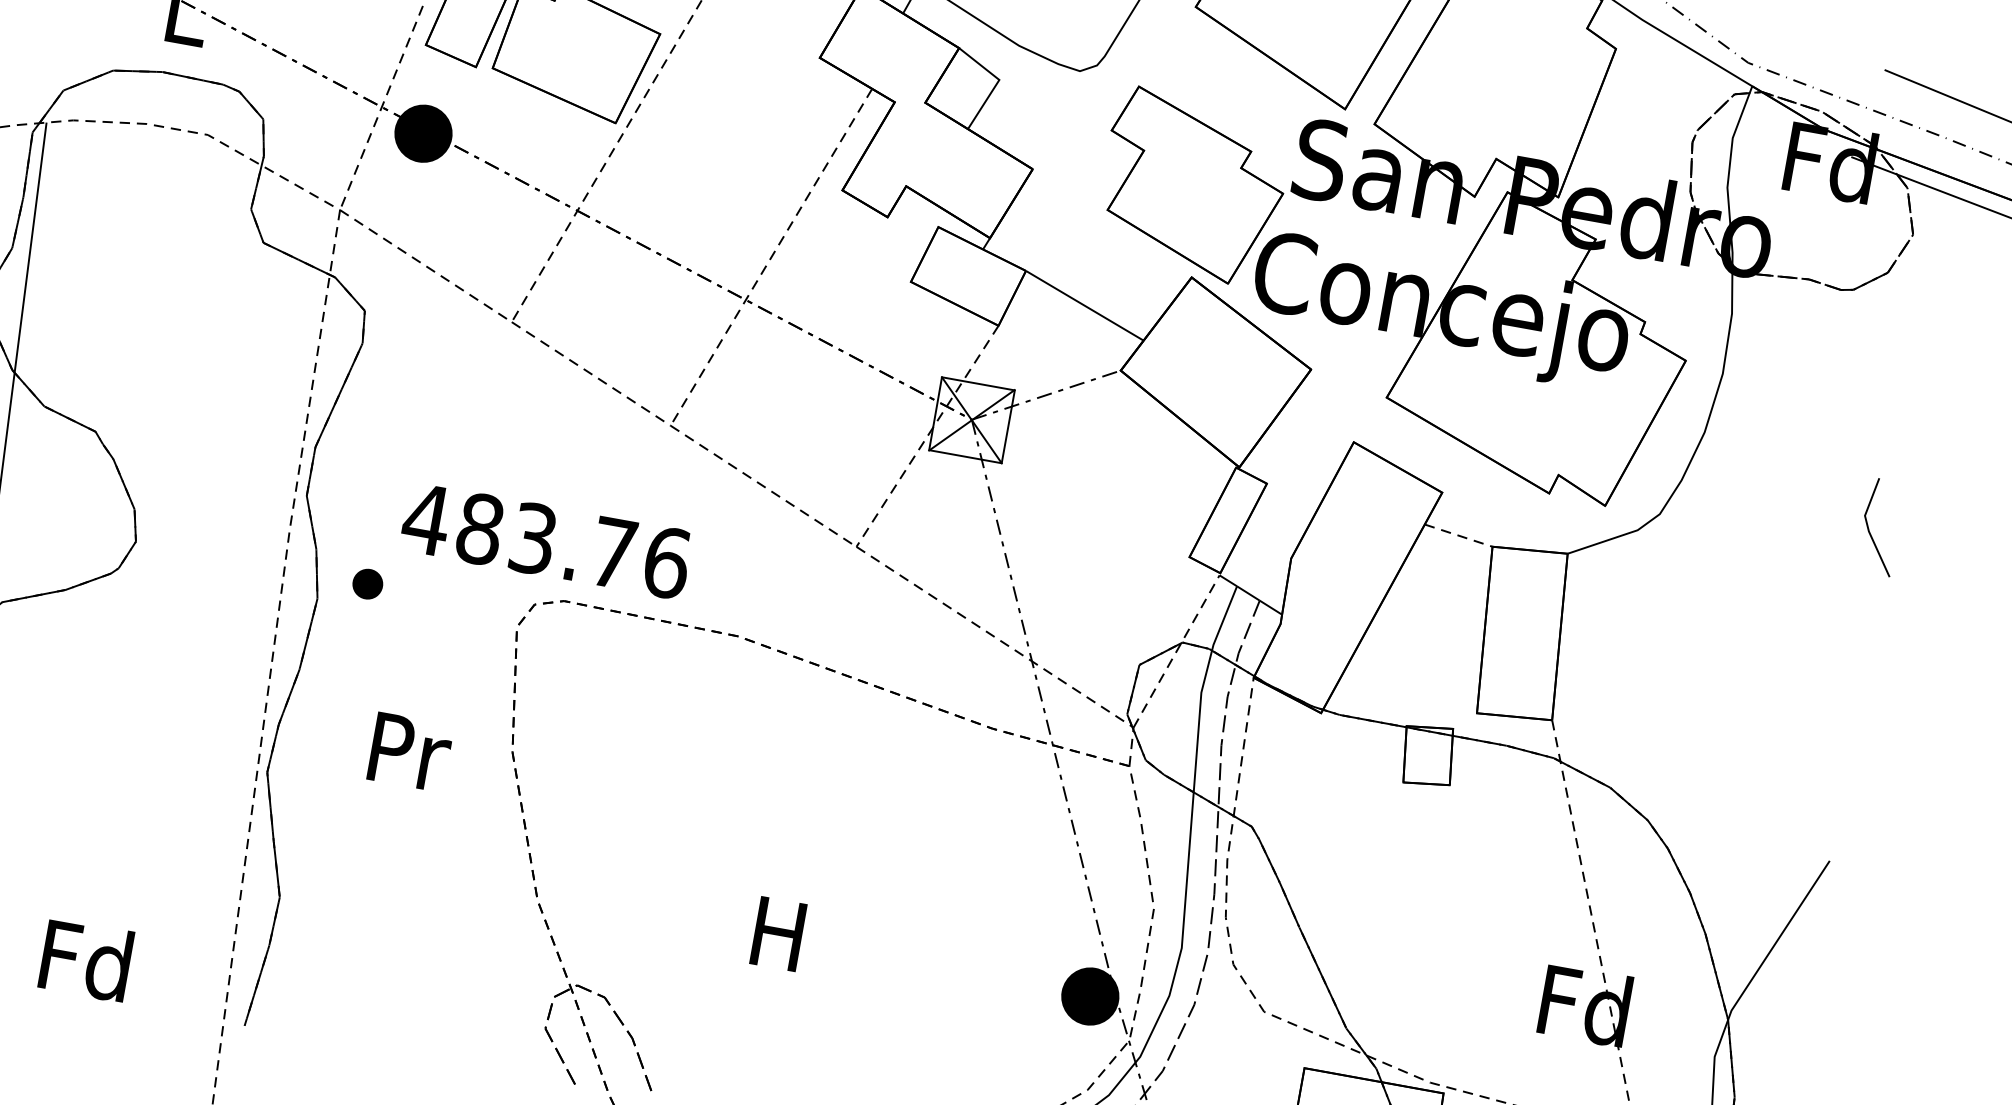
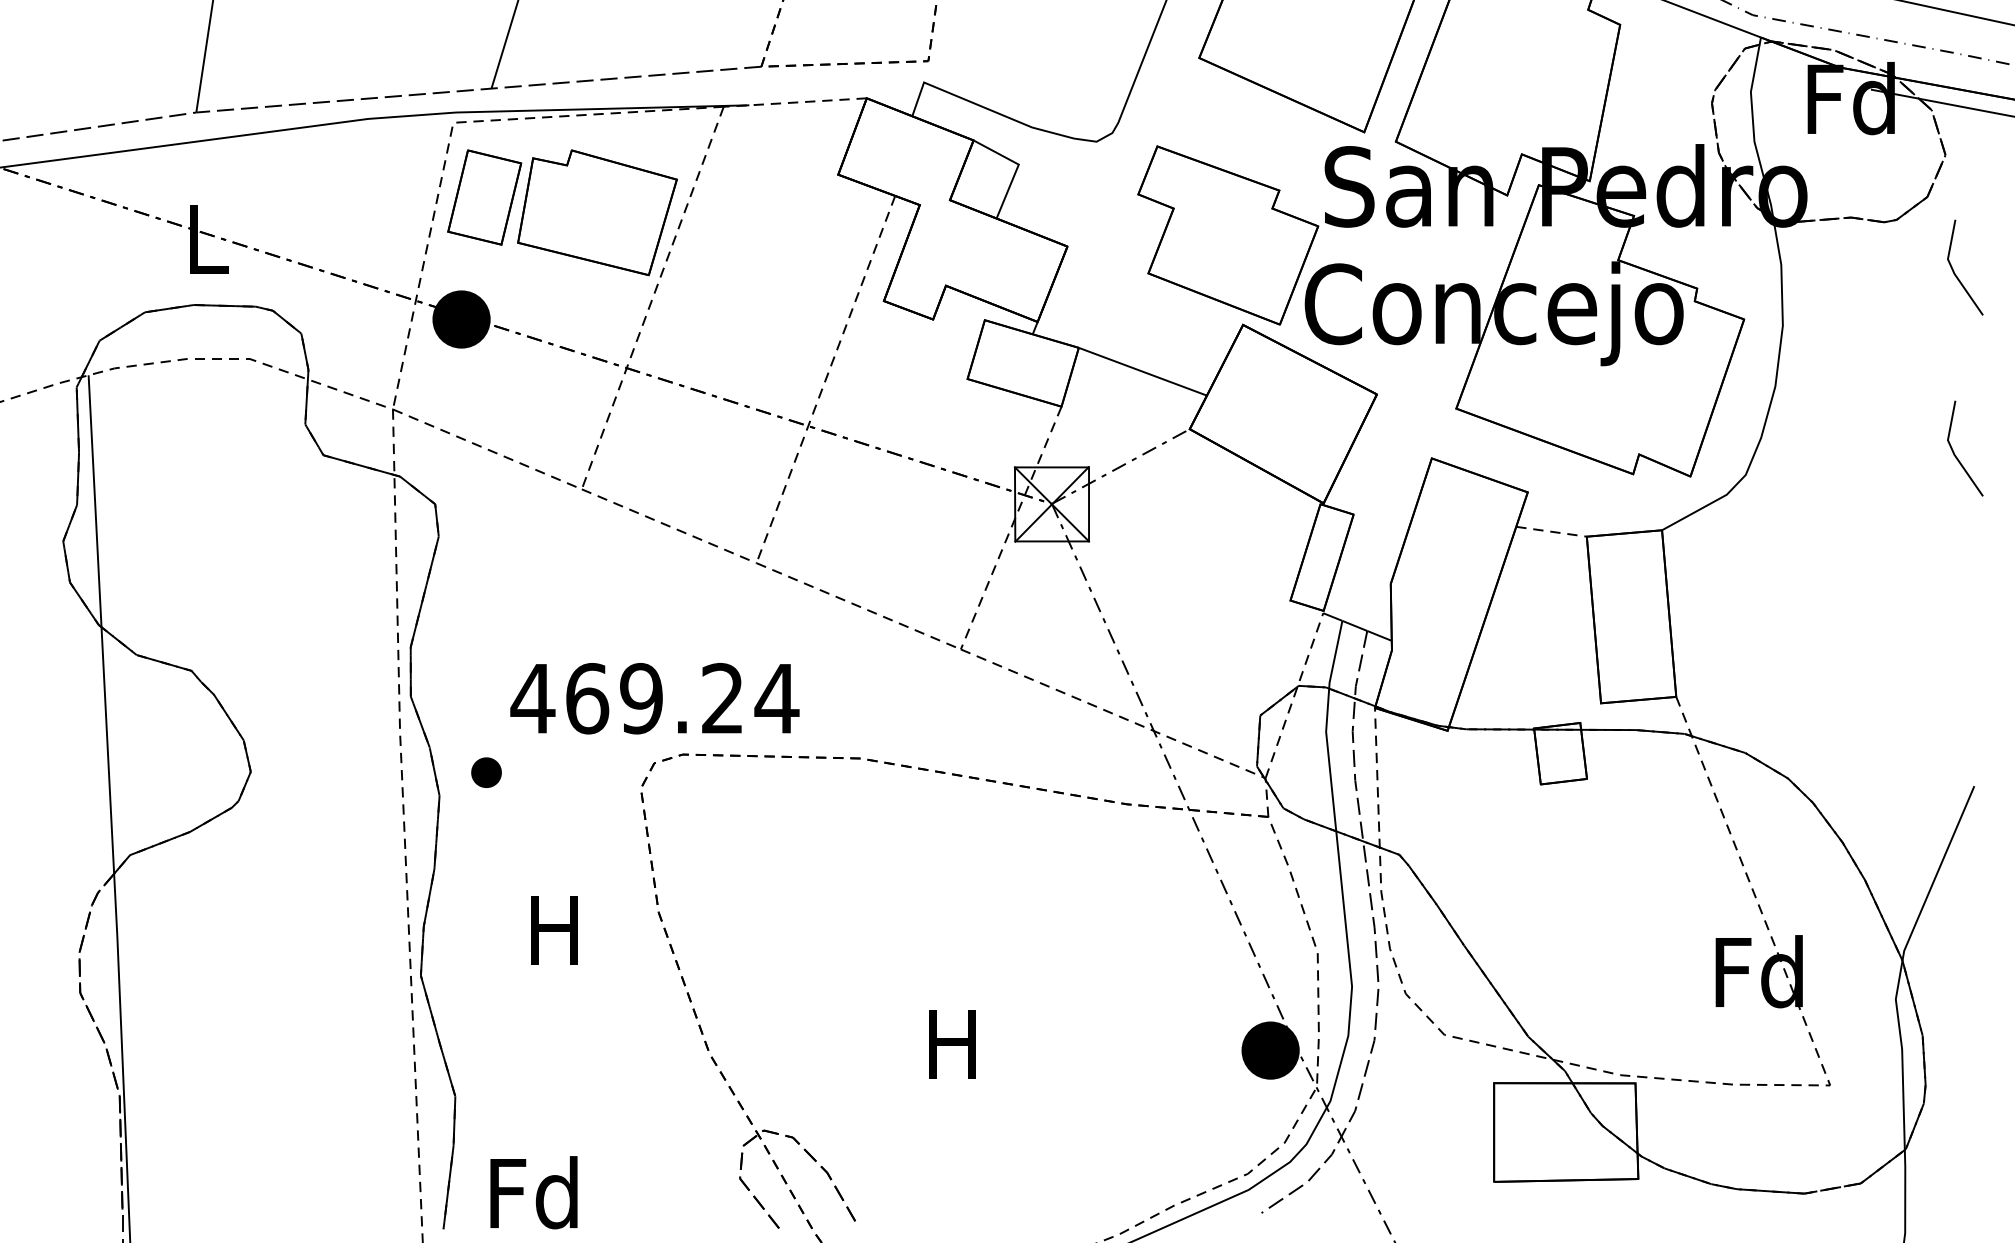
line: (1902, 354) -> (1956, 274), added
text: (573, 545) -> (682, 698), 483.76 -> 469.24
text: (410, 752) -> (558, 930), Pr -> H
text: (85, 959) -> (533, 1192), moved

